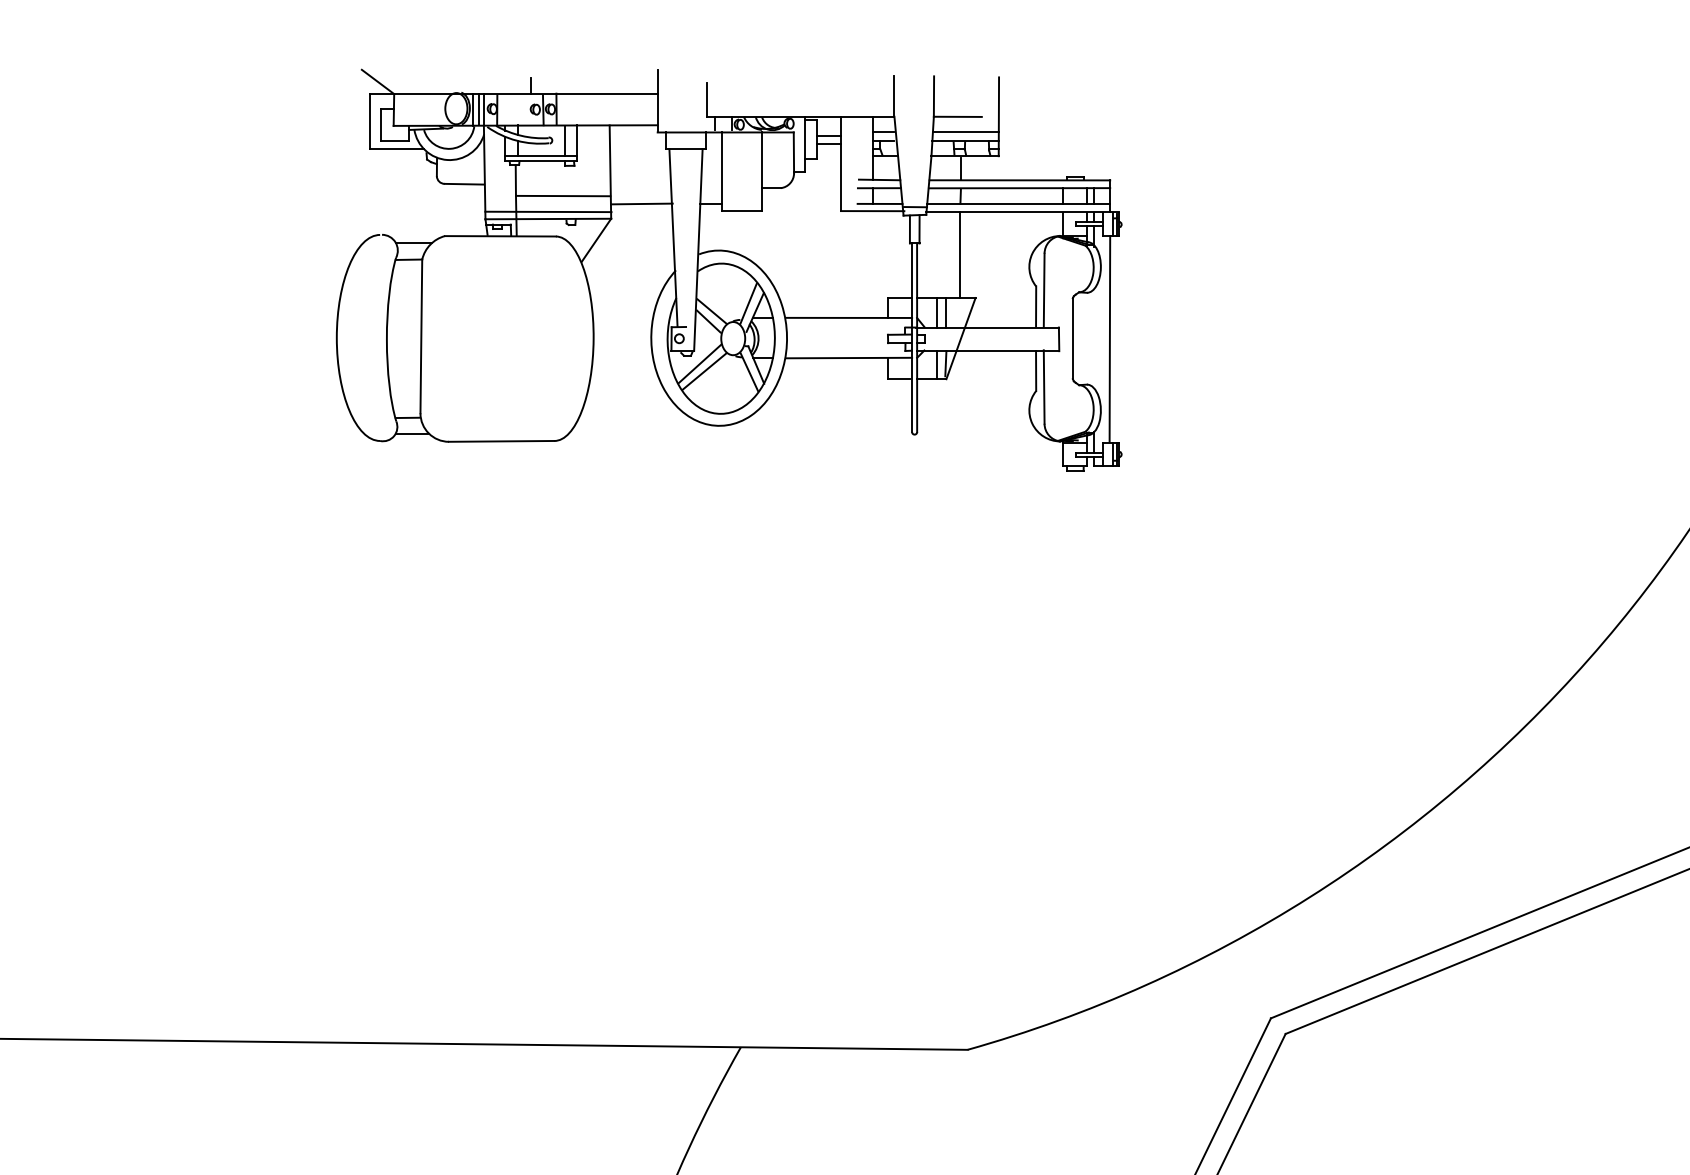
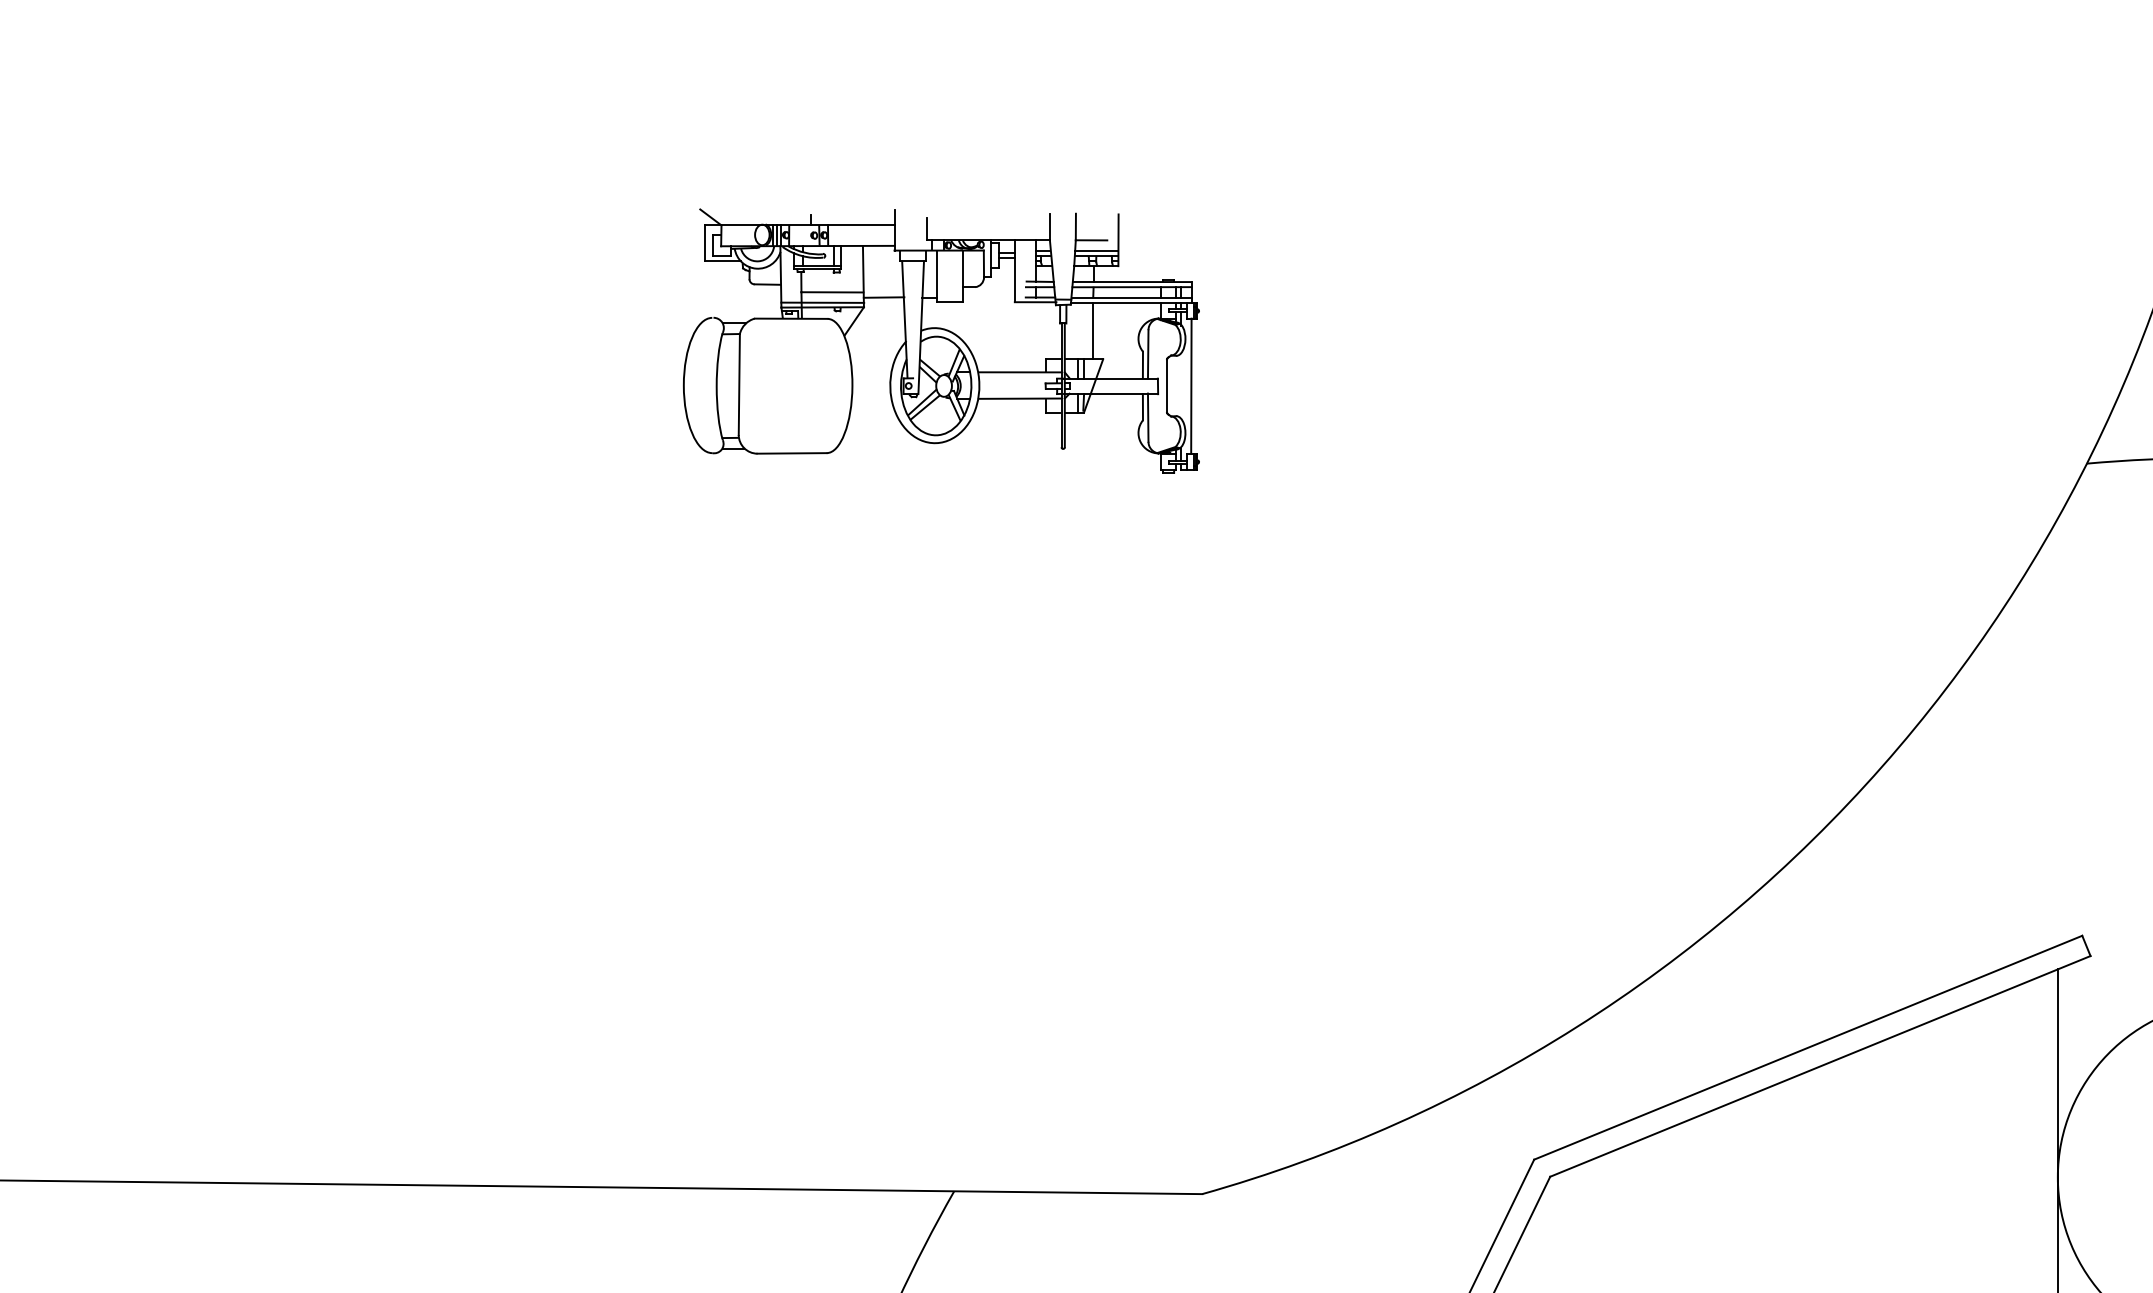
part: (729, 269) -> (941, 340), size x0.6

